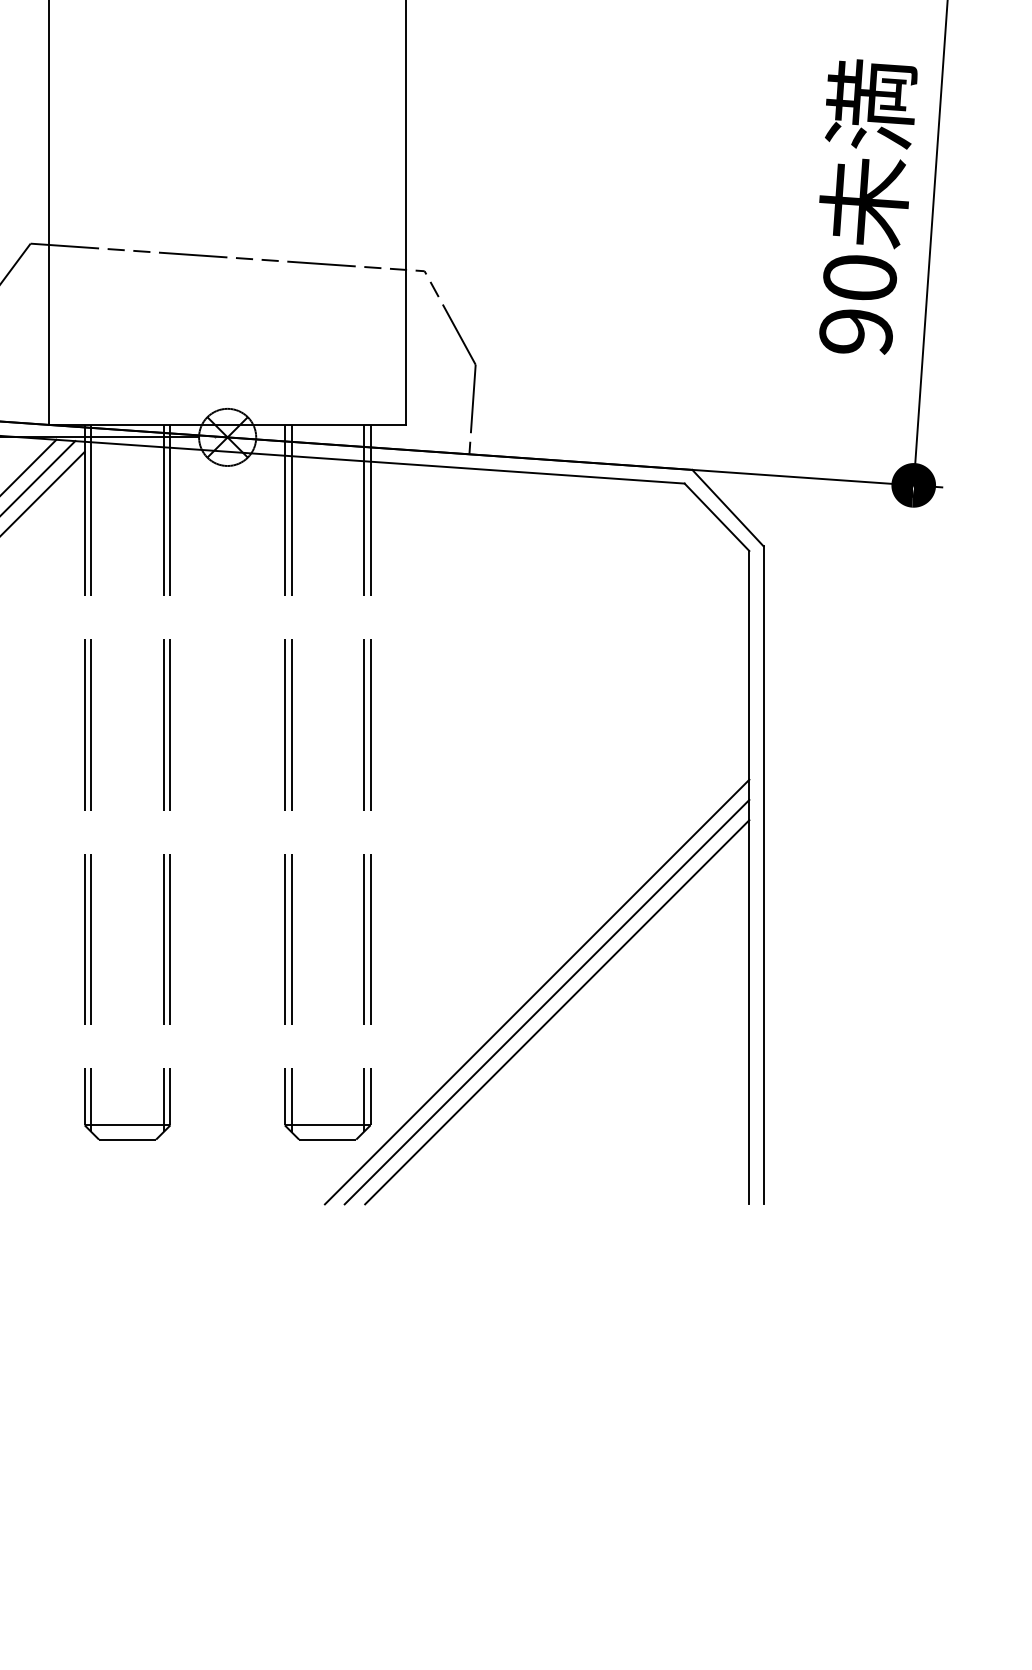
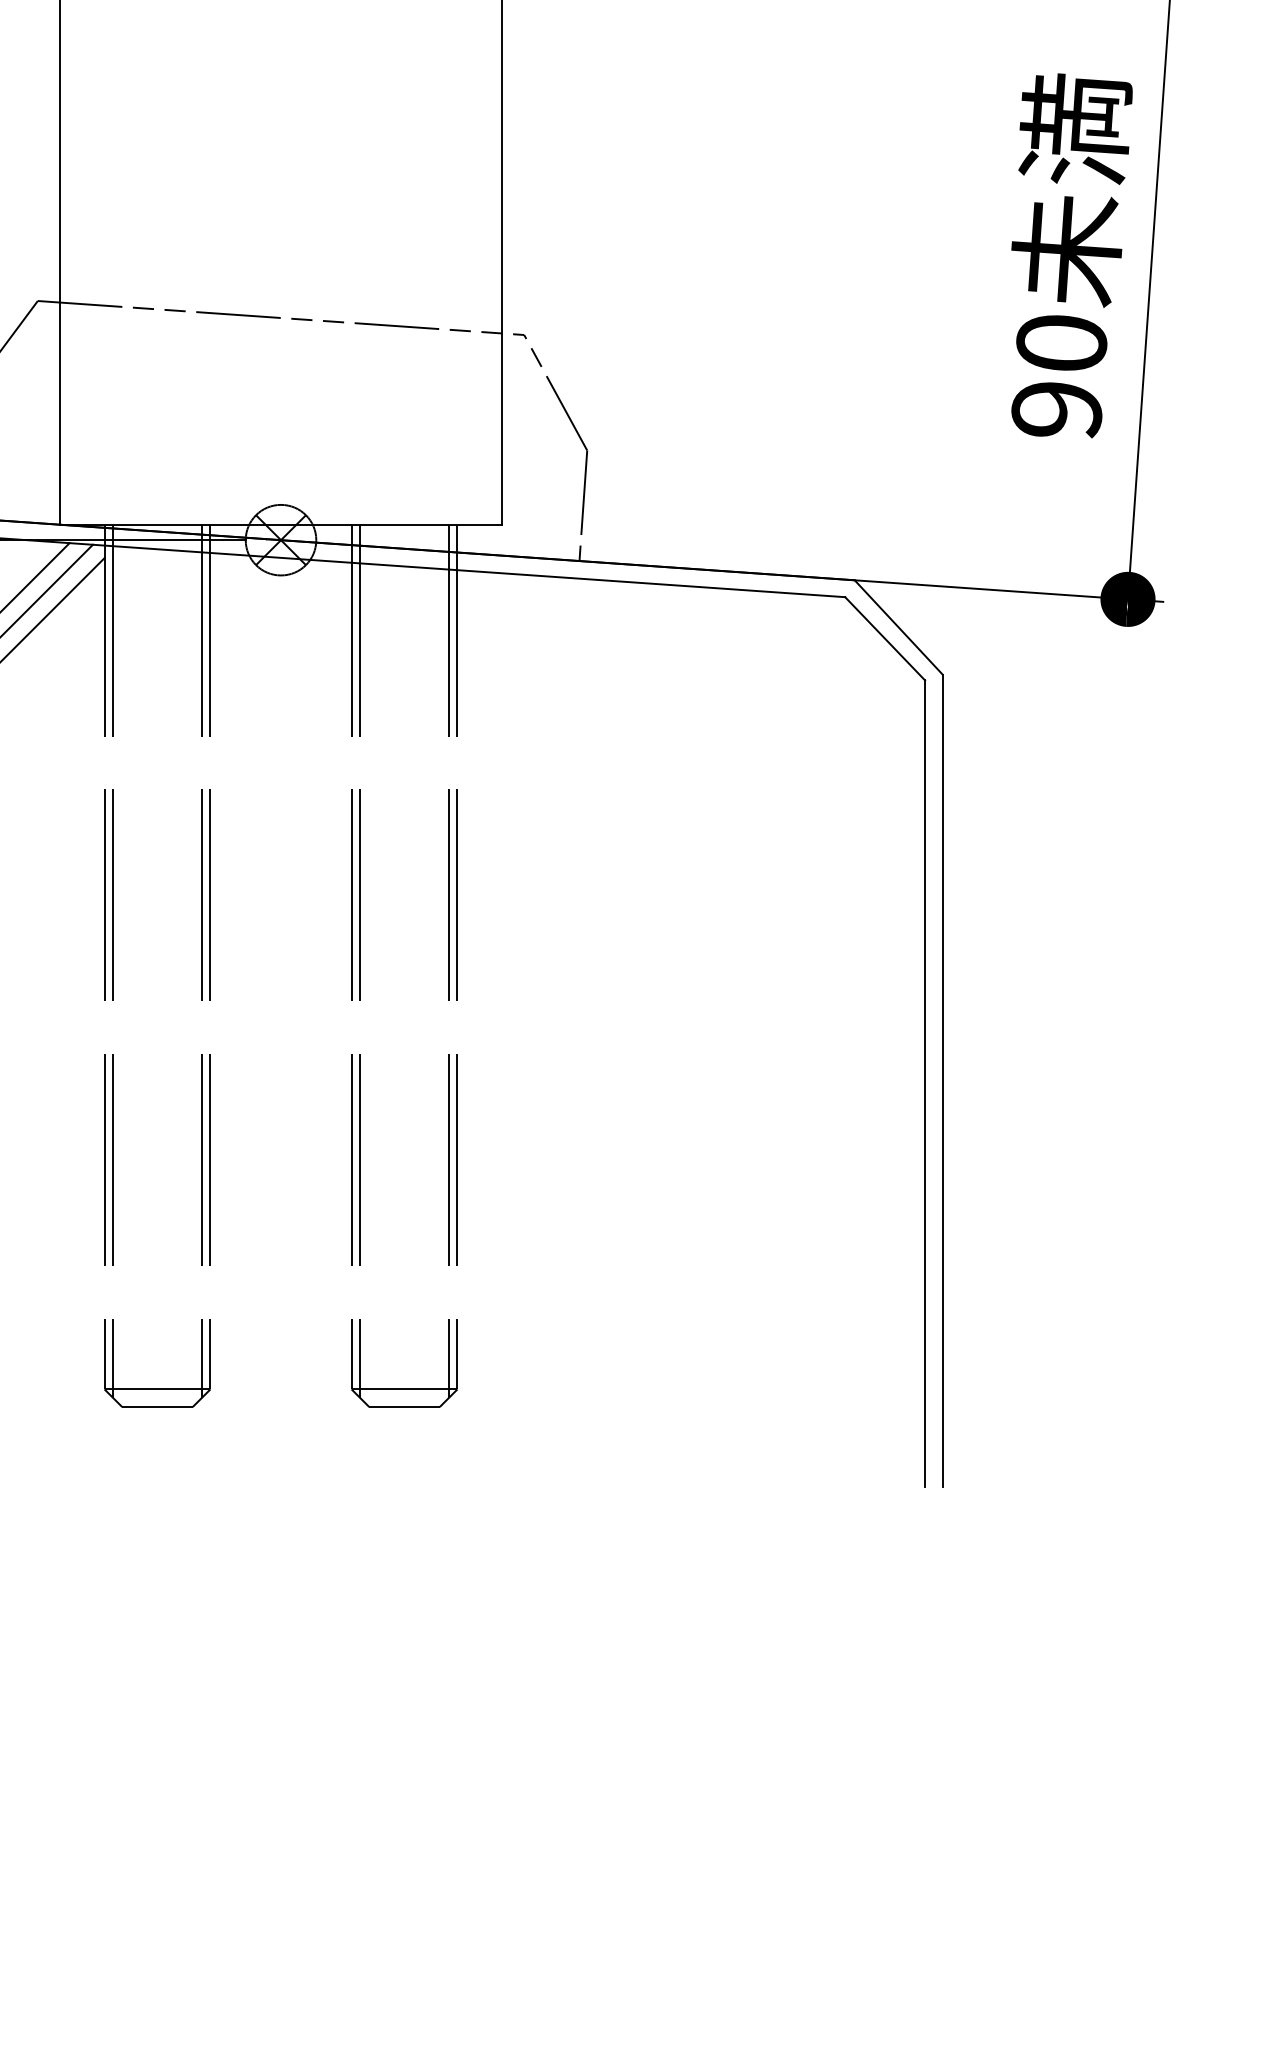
line: (536, 991) -> (662, 1224), removed
line: (546, 1001) -> (674, 1236), removed
line: (557, 1012) -> (688, 1250), removed

